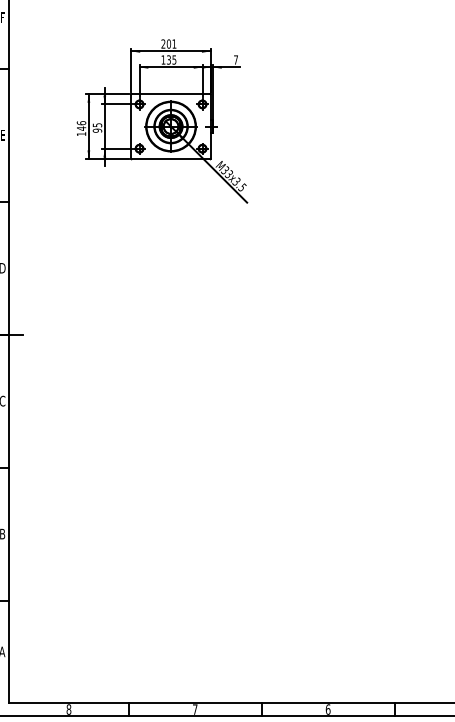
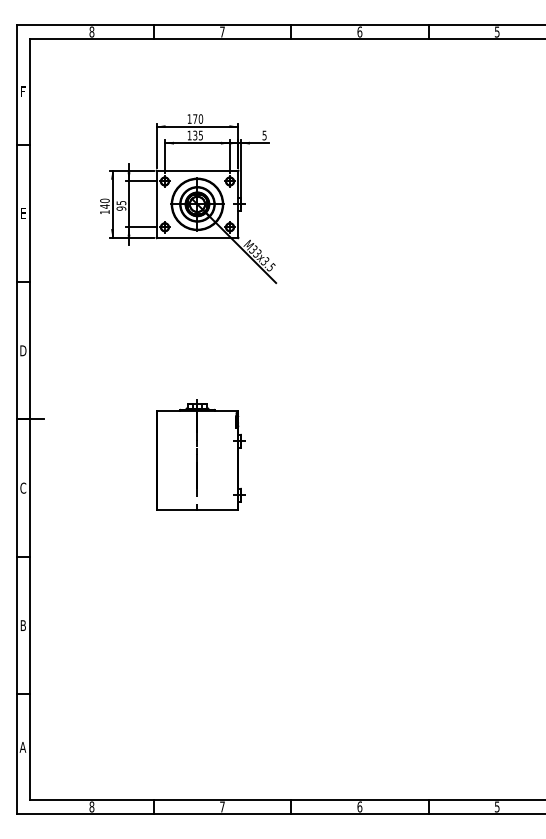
text: (169, 43) -> (195, 118), 201 -> 170
text: (235, 59) -> (264, 135), 7 -> 5
text: (81, 122) -> (104, 200), 146 -> 140
part: (173, 368) -> (200, 454), added

